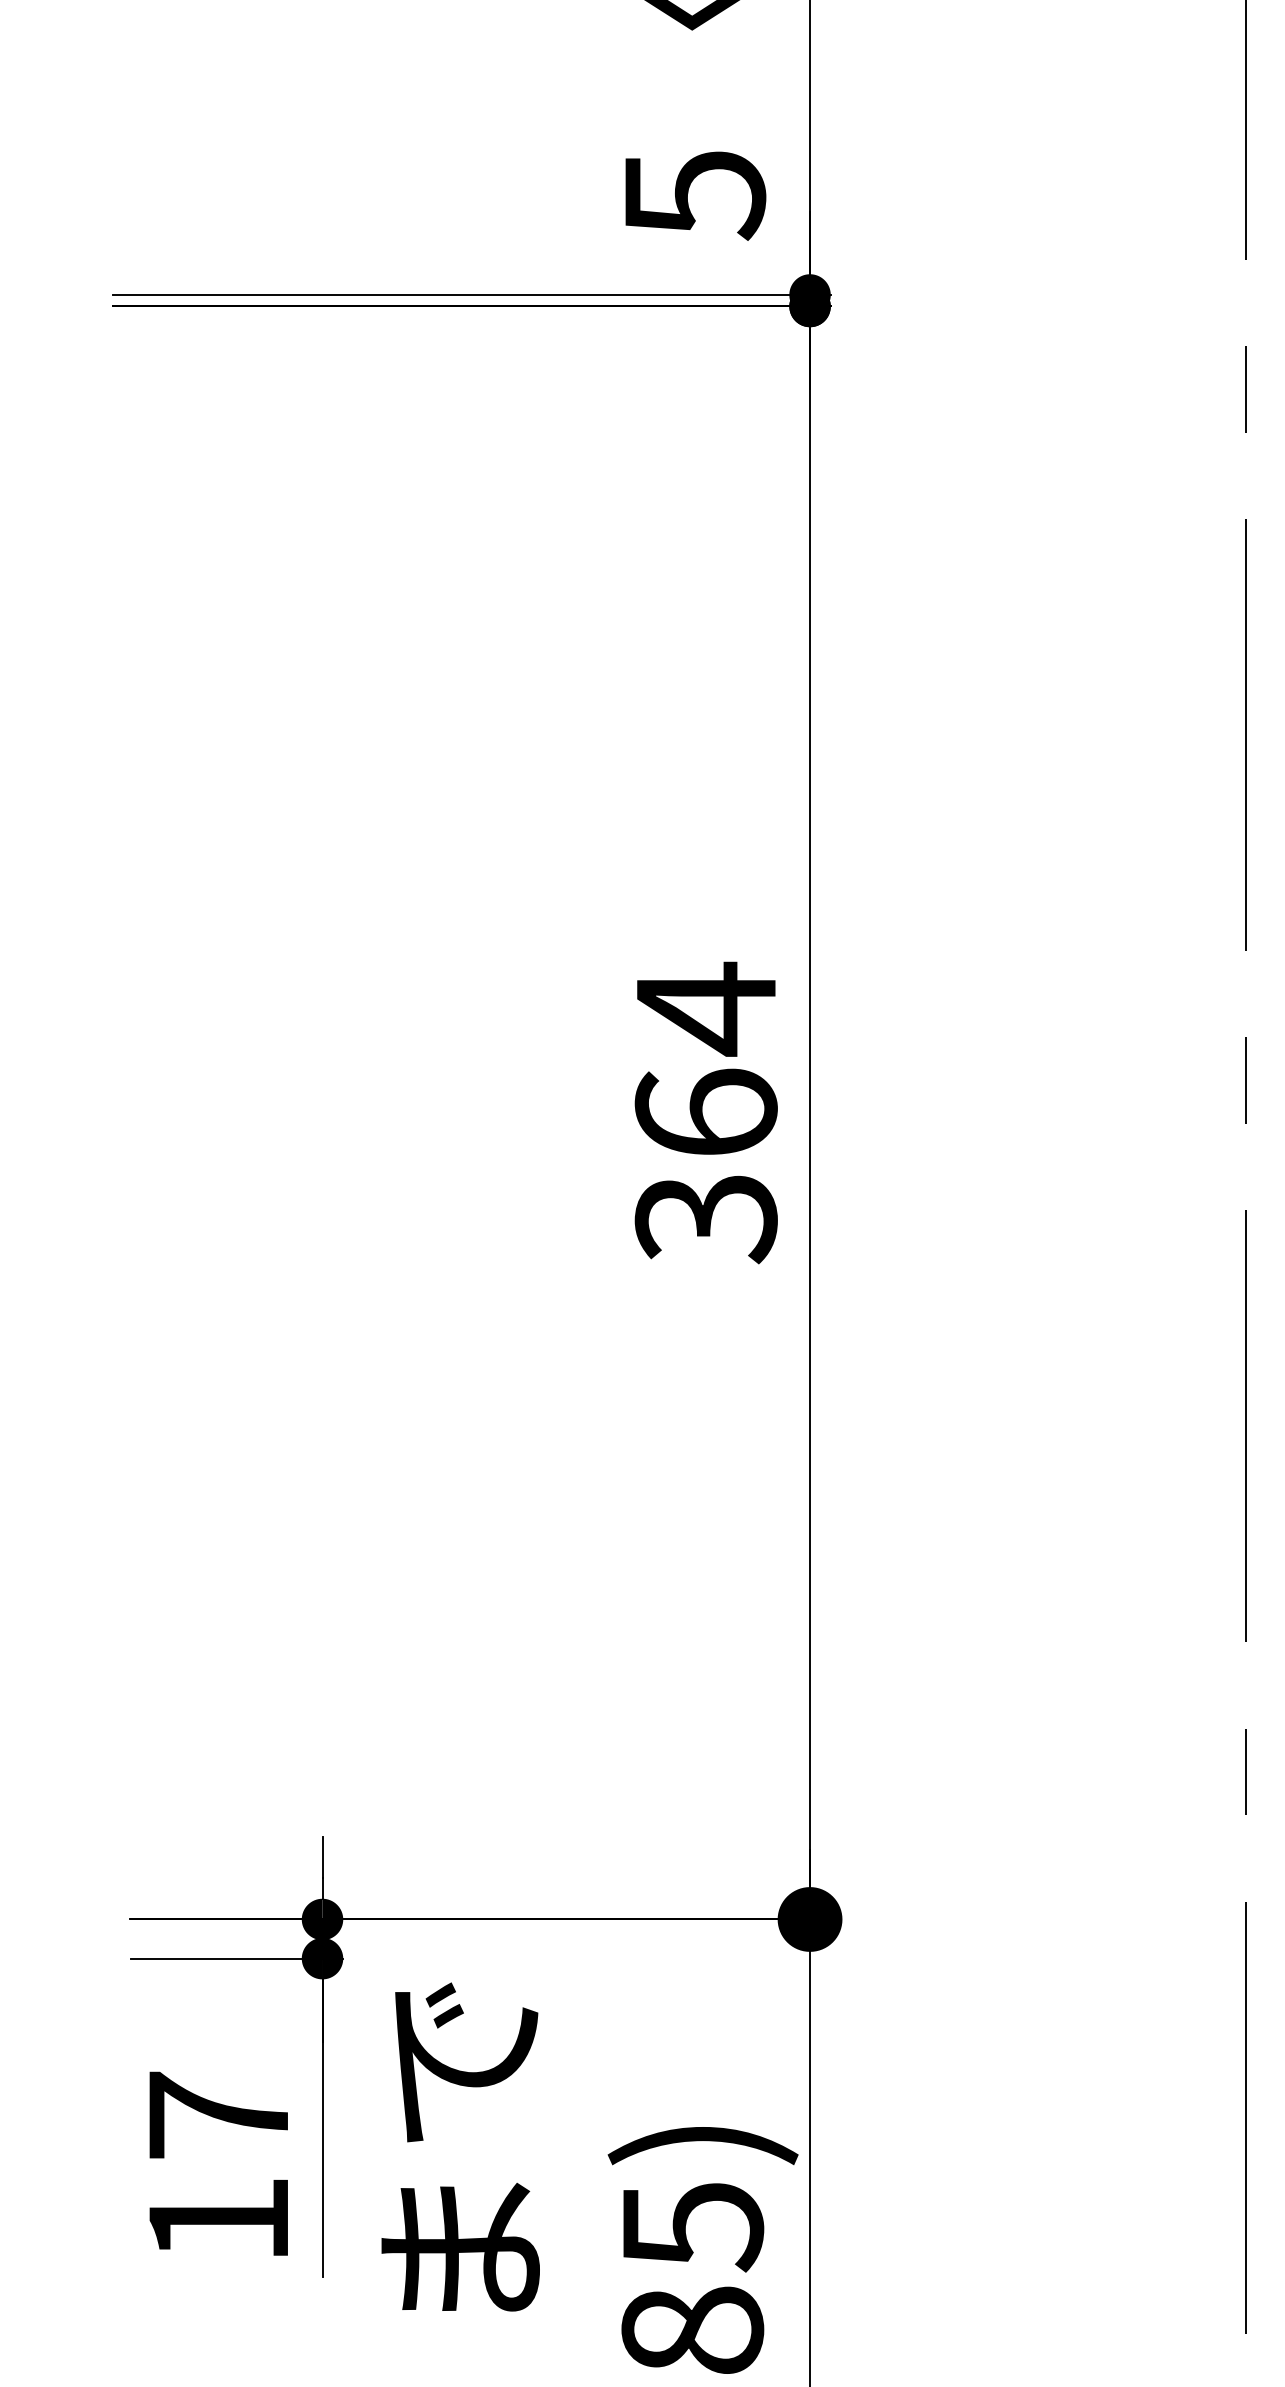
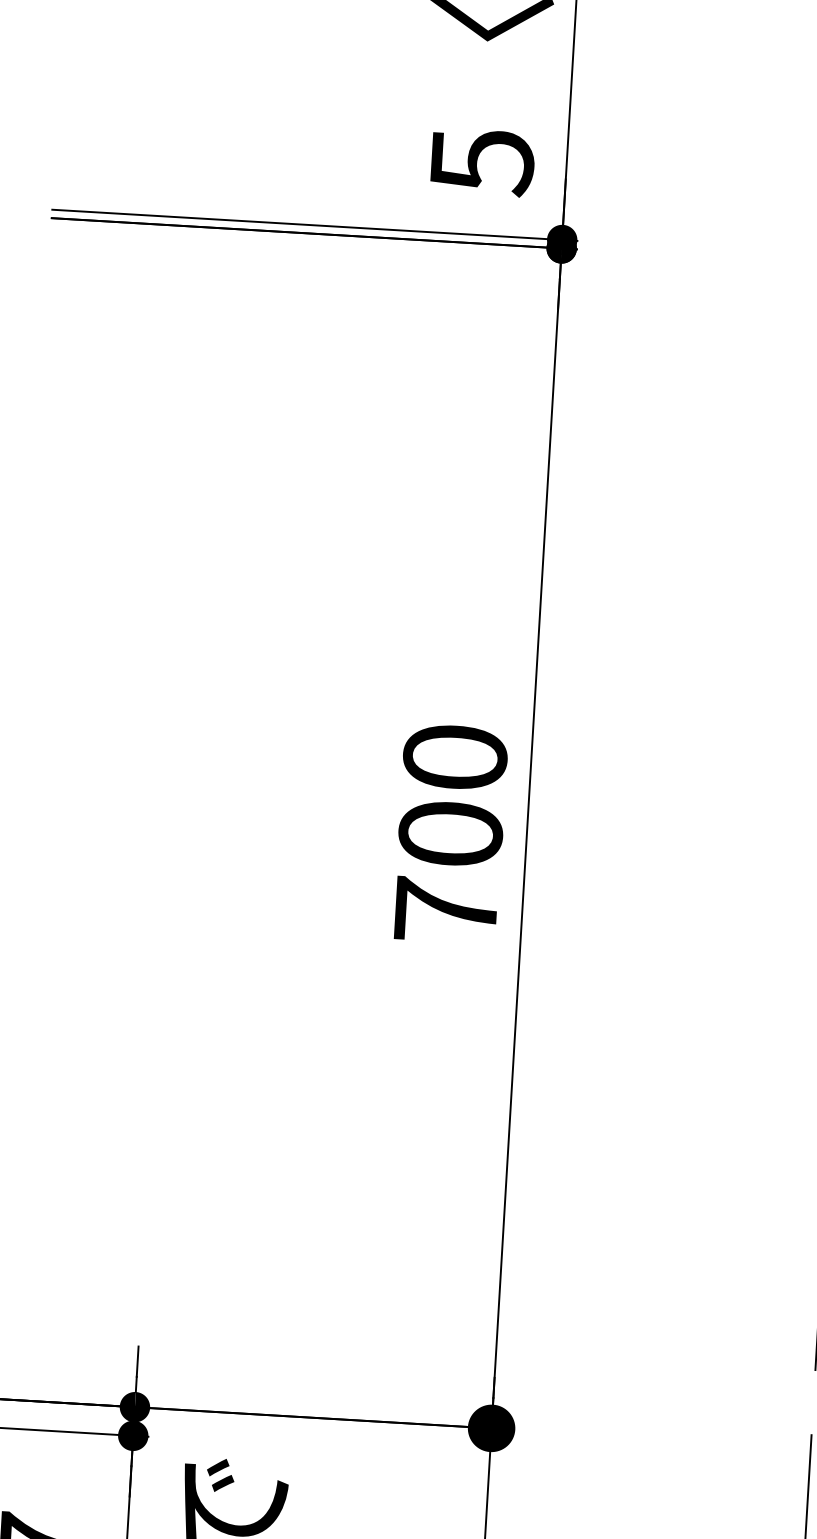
text: (705, 1112) -> (450, 833), 364 -> 700

